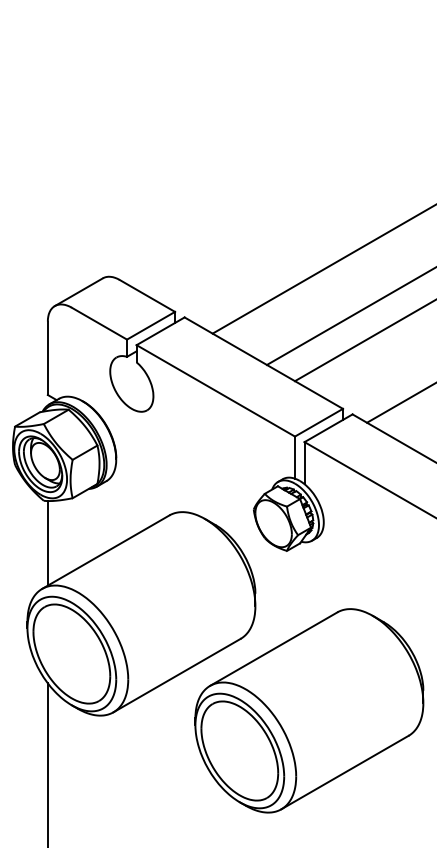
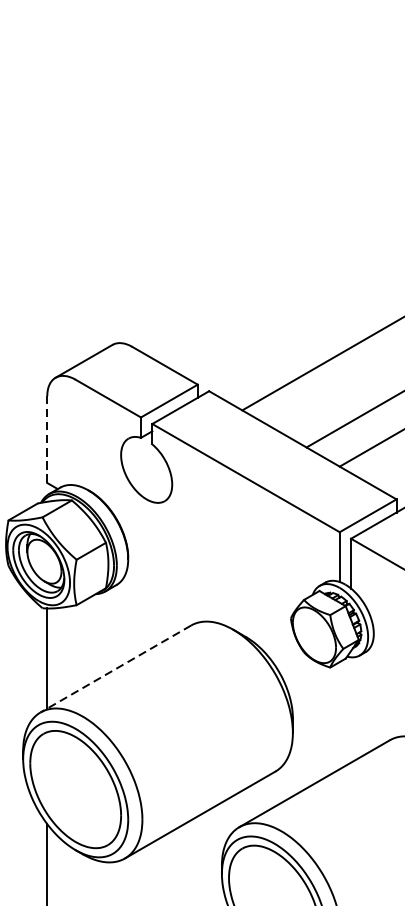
line: (47, 358) -> (46, 439), solid -> dashed
line: (105, 552) -> (115, 669), solid -> dashed

